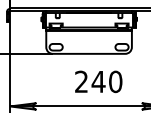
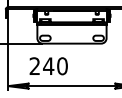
text: (98, 82) -> (48, 66), moved

